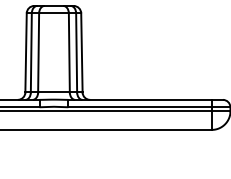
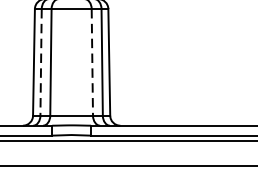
line: (31, 52) -> (41, 61), solid -> dashed
line: (69, 52) -> (92, 61), solid -> dashed

